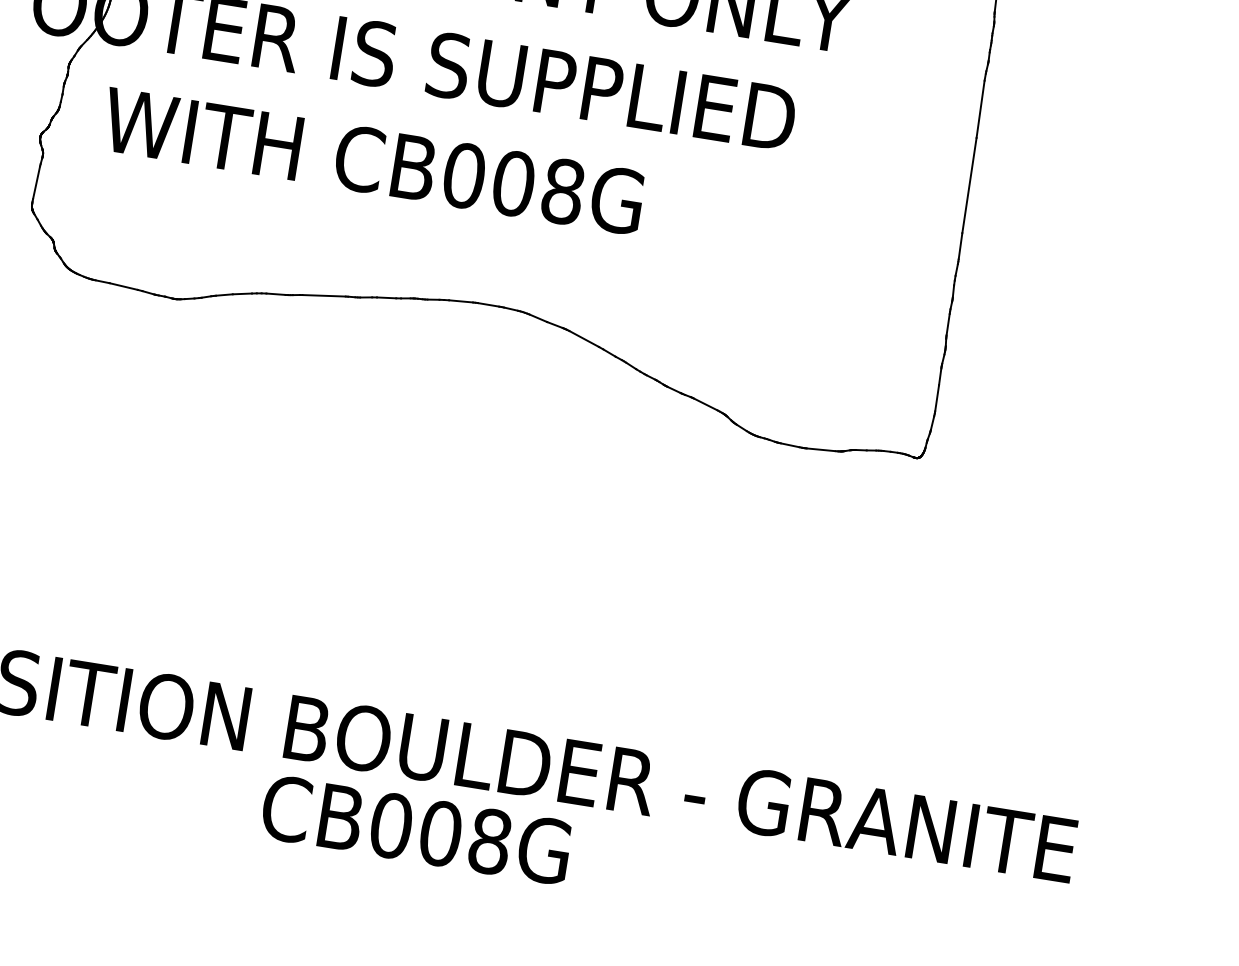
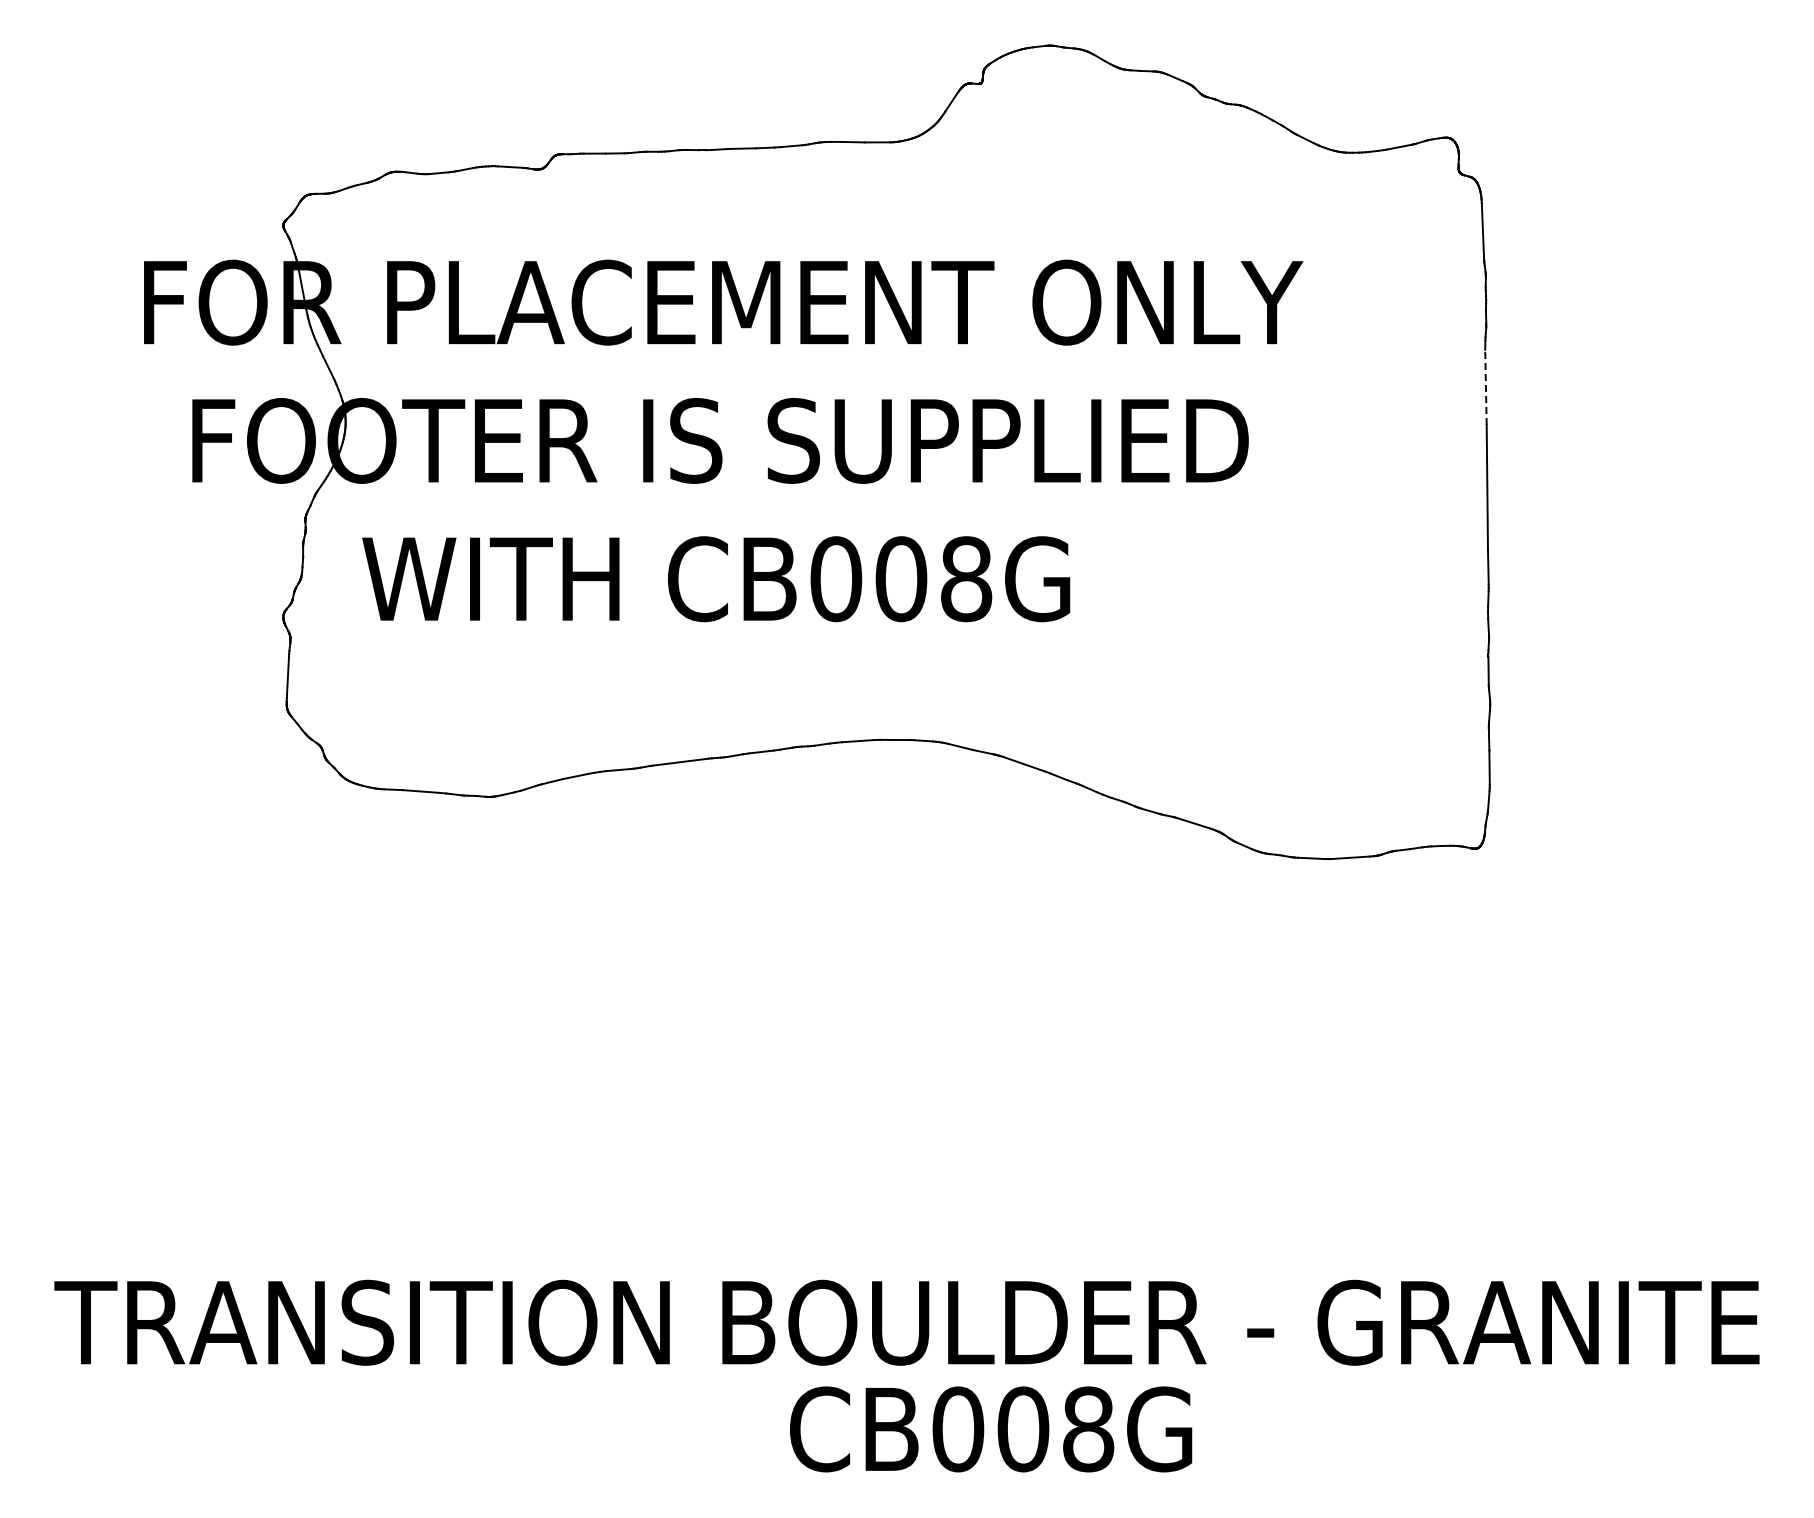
line: (980, 109) -> (1485, 387), solid -> dashed
text: (416, 829) -> (991, 1429), moved

